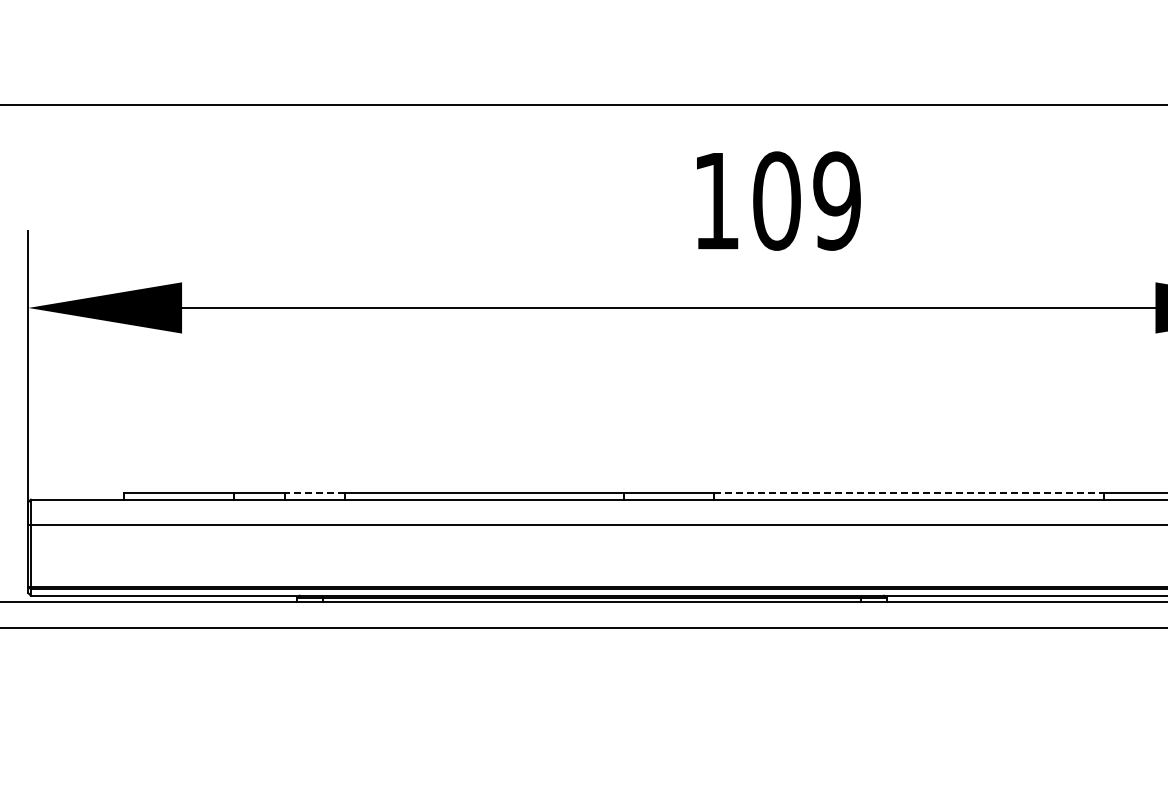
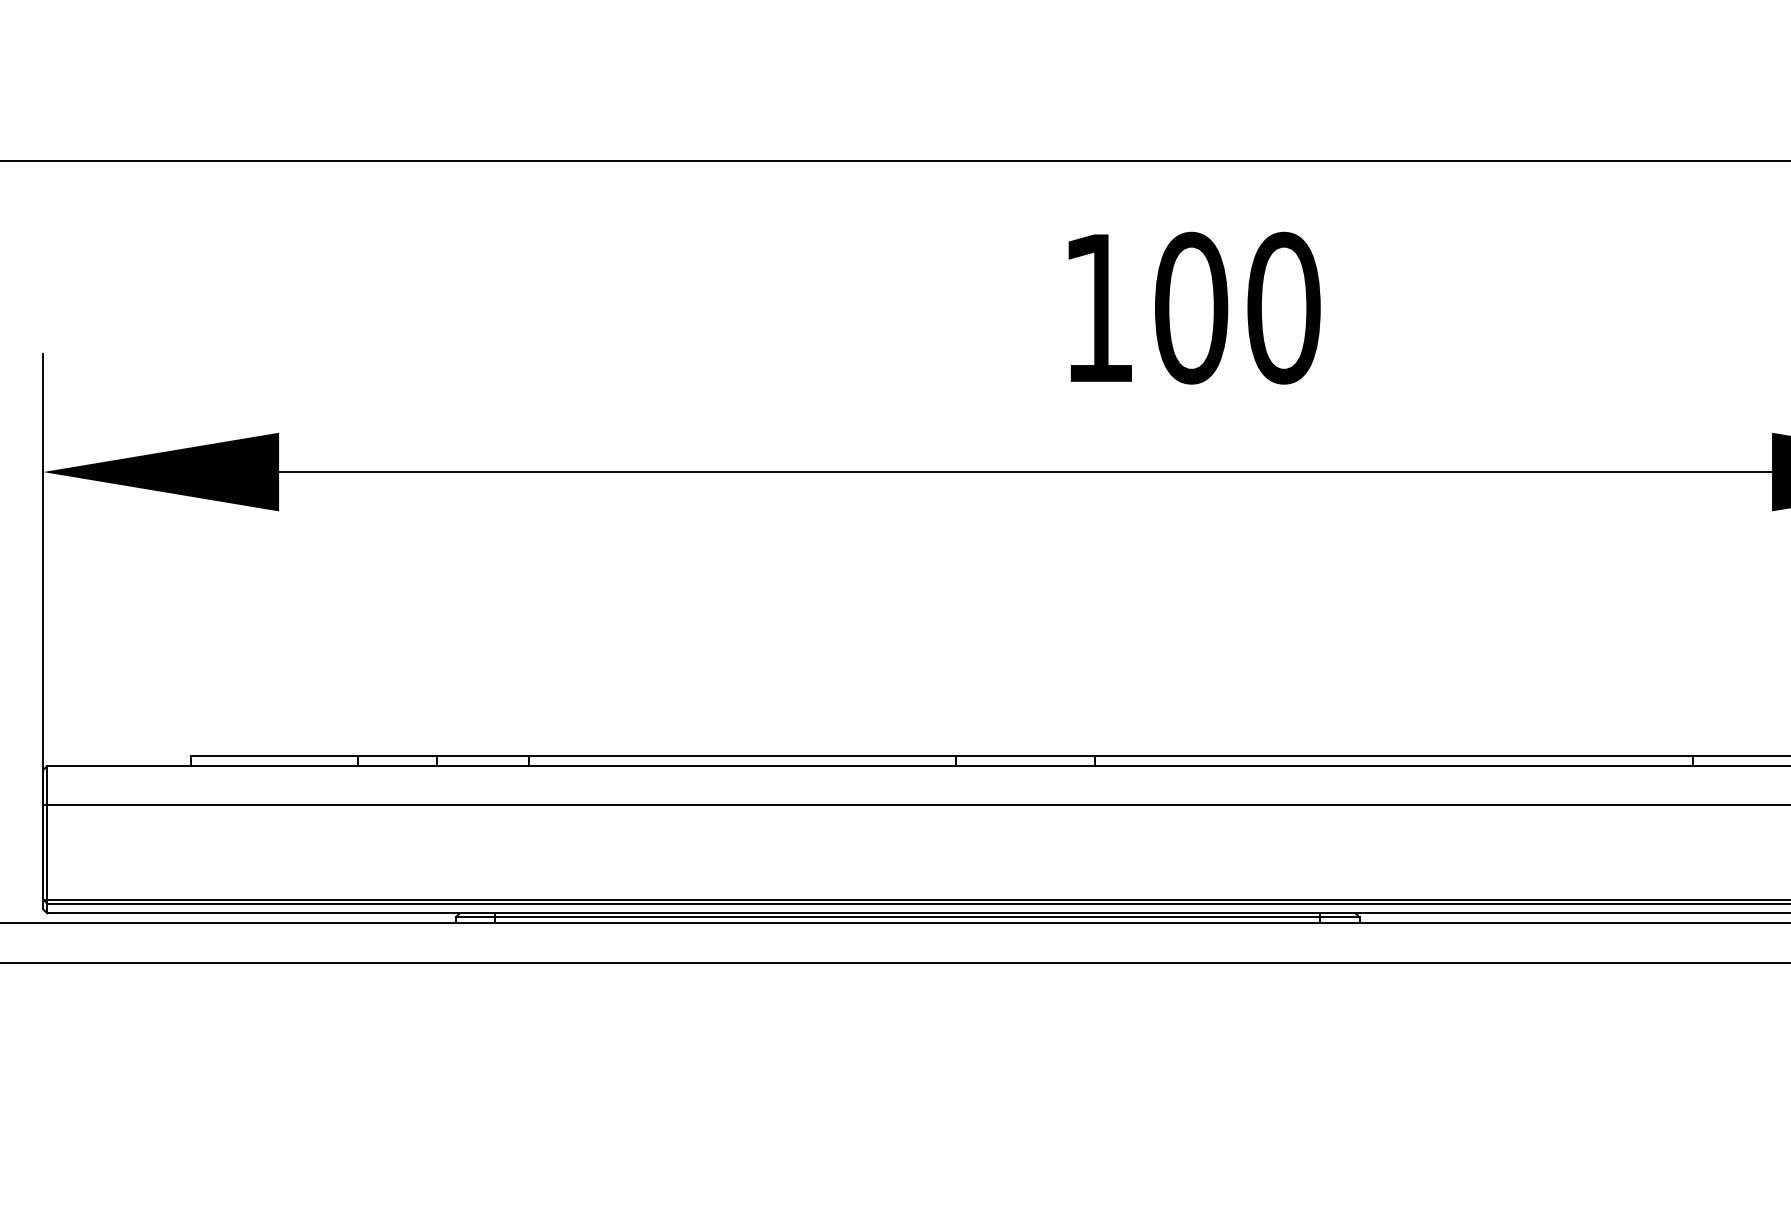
text: (837, 200) -> (1284, 307), 109 -> 100
line: (315, 493) -> (483, 756), dashed -> solid
line: (908, 493) -> (1393, 756), dashed -> solid

